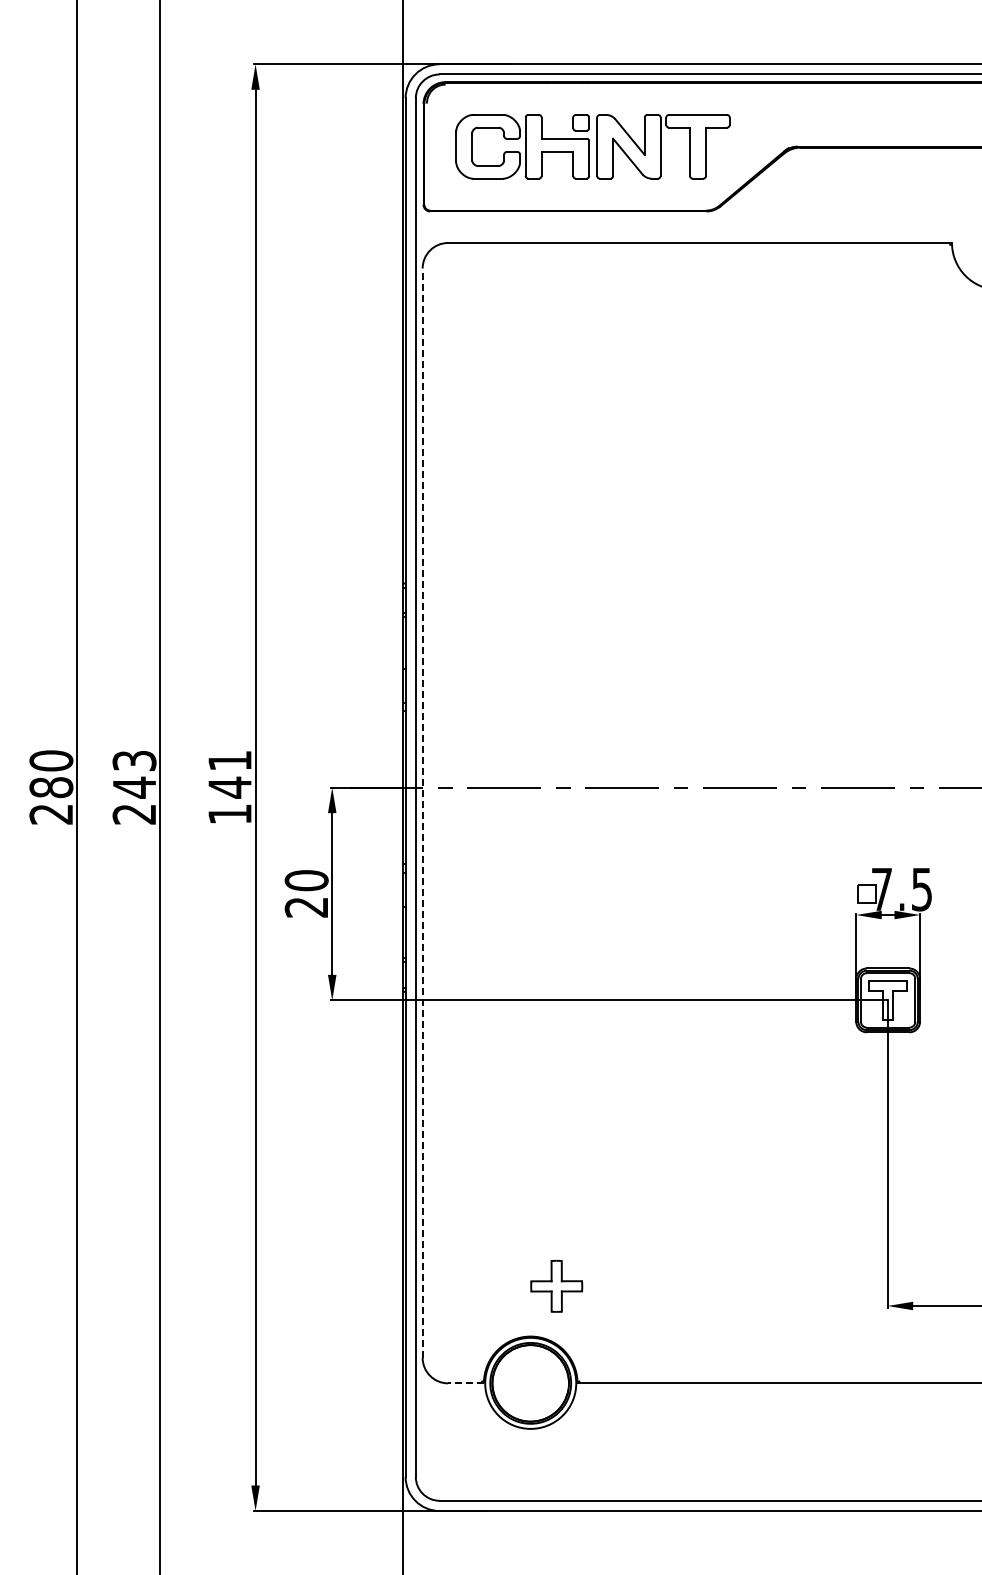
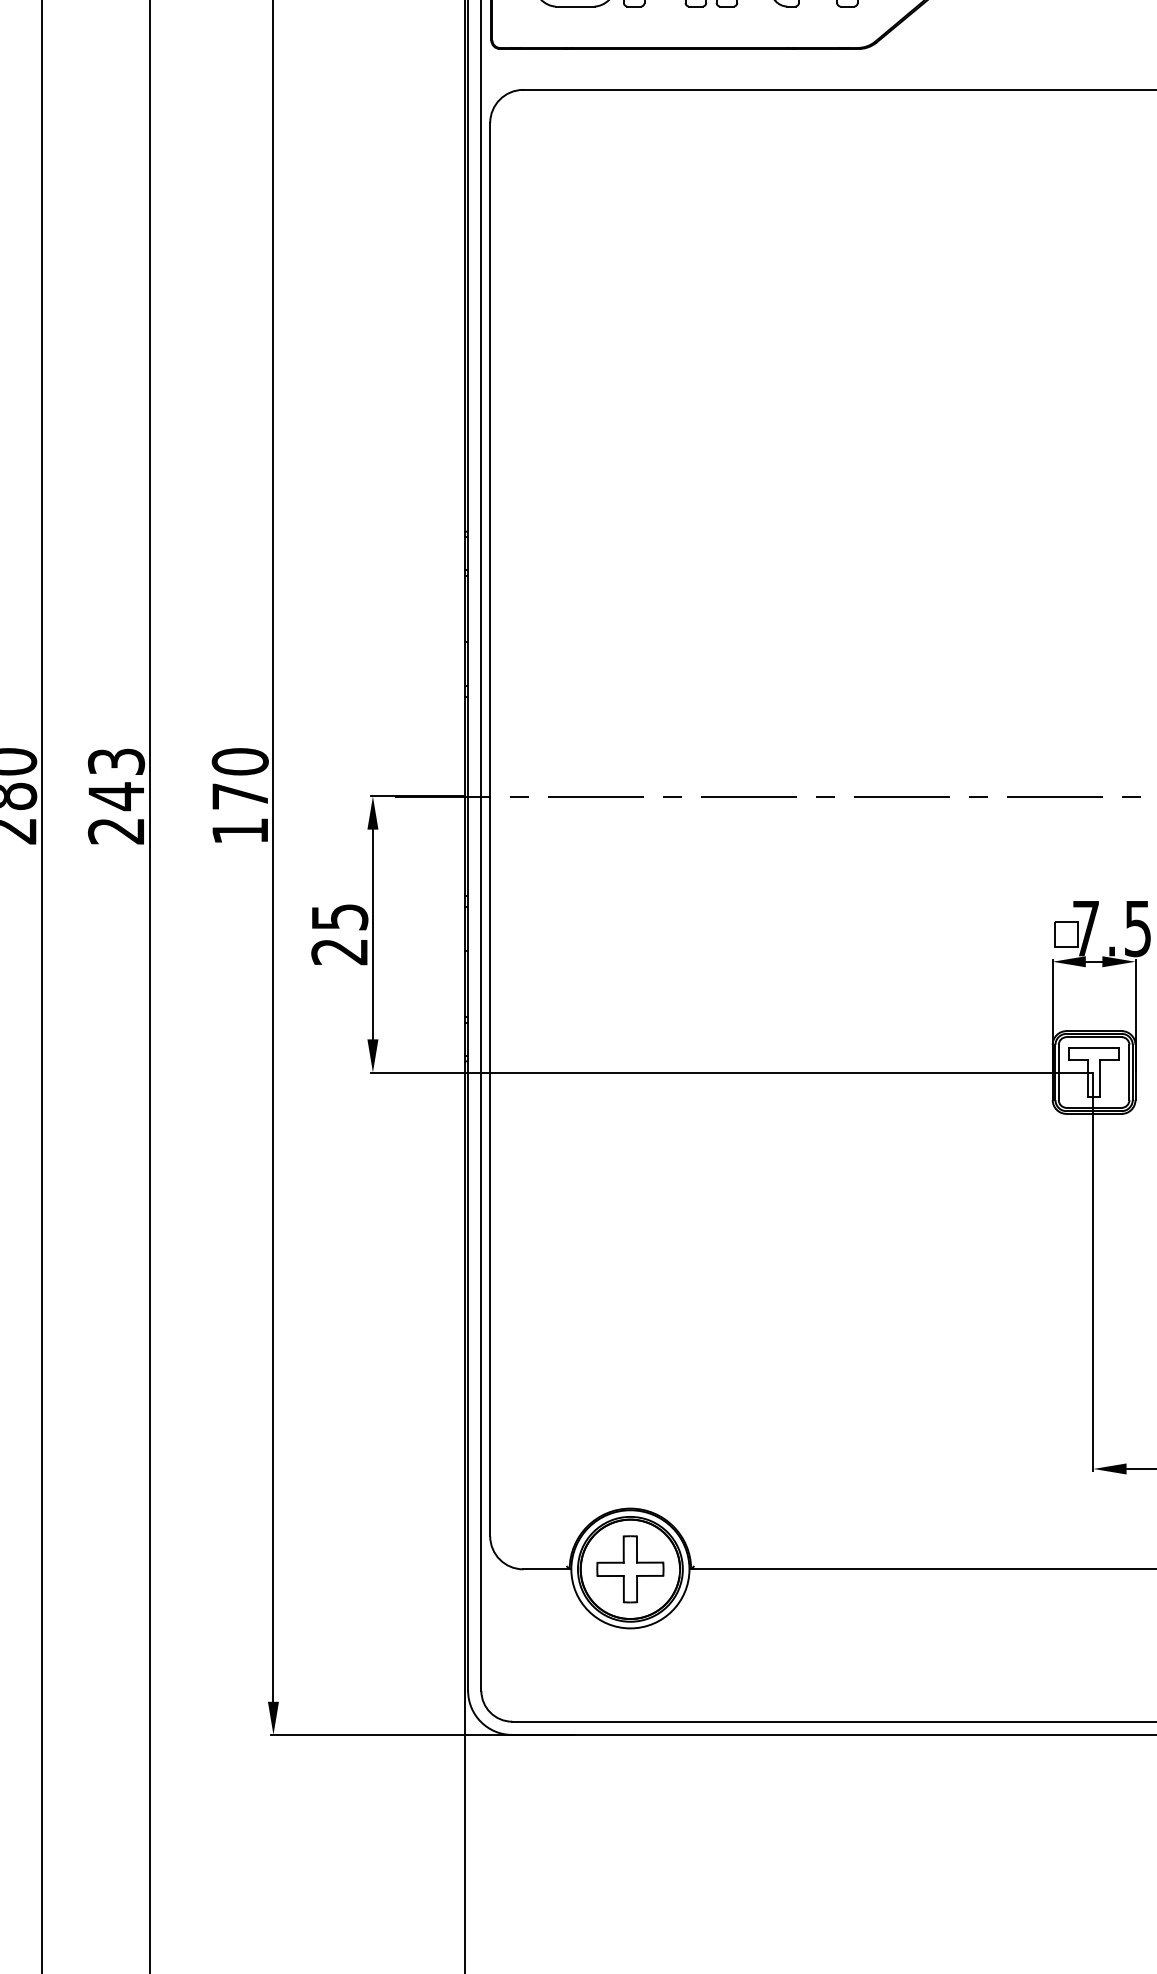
text: (230, 774) -> (240, 779), 141 -> 170
line: (422, 813) -> (490, 830), dashed -> solid
text: (306, 880) -> (339, 916), 20 -> 25
part: (556, 1286) -> (630, 1569), moved
line: (466, 1383) -> (547, 1569), dashed -> solid

